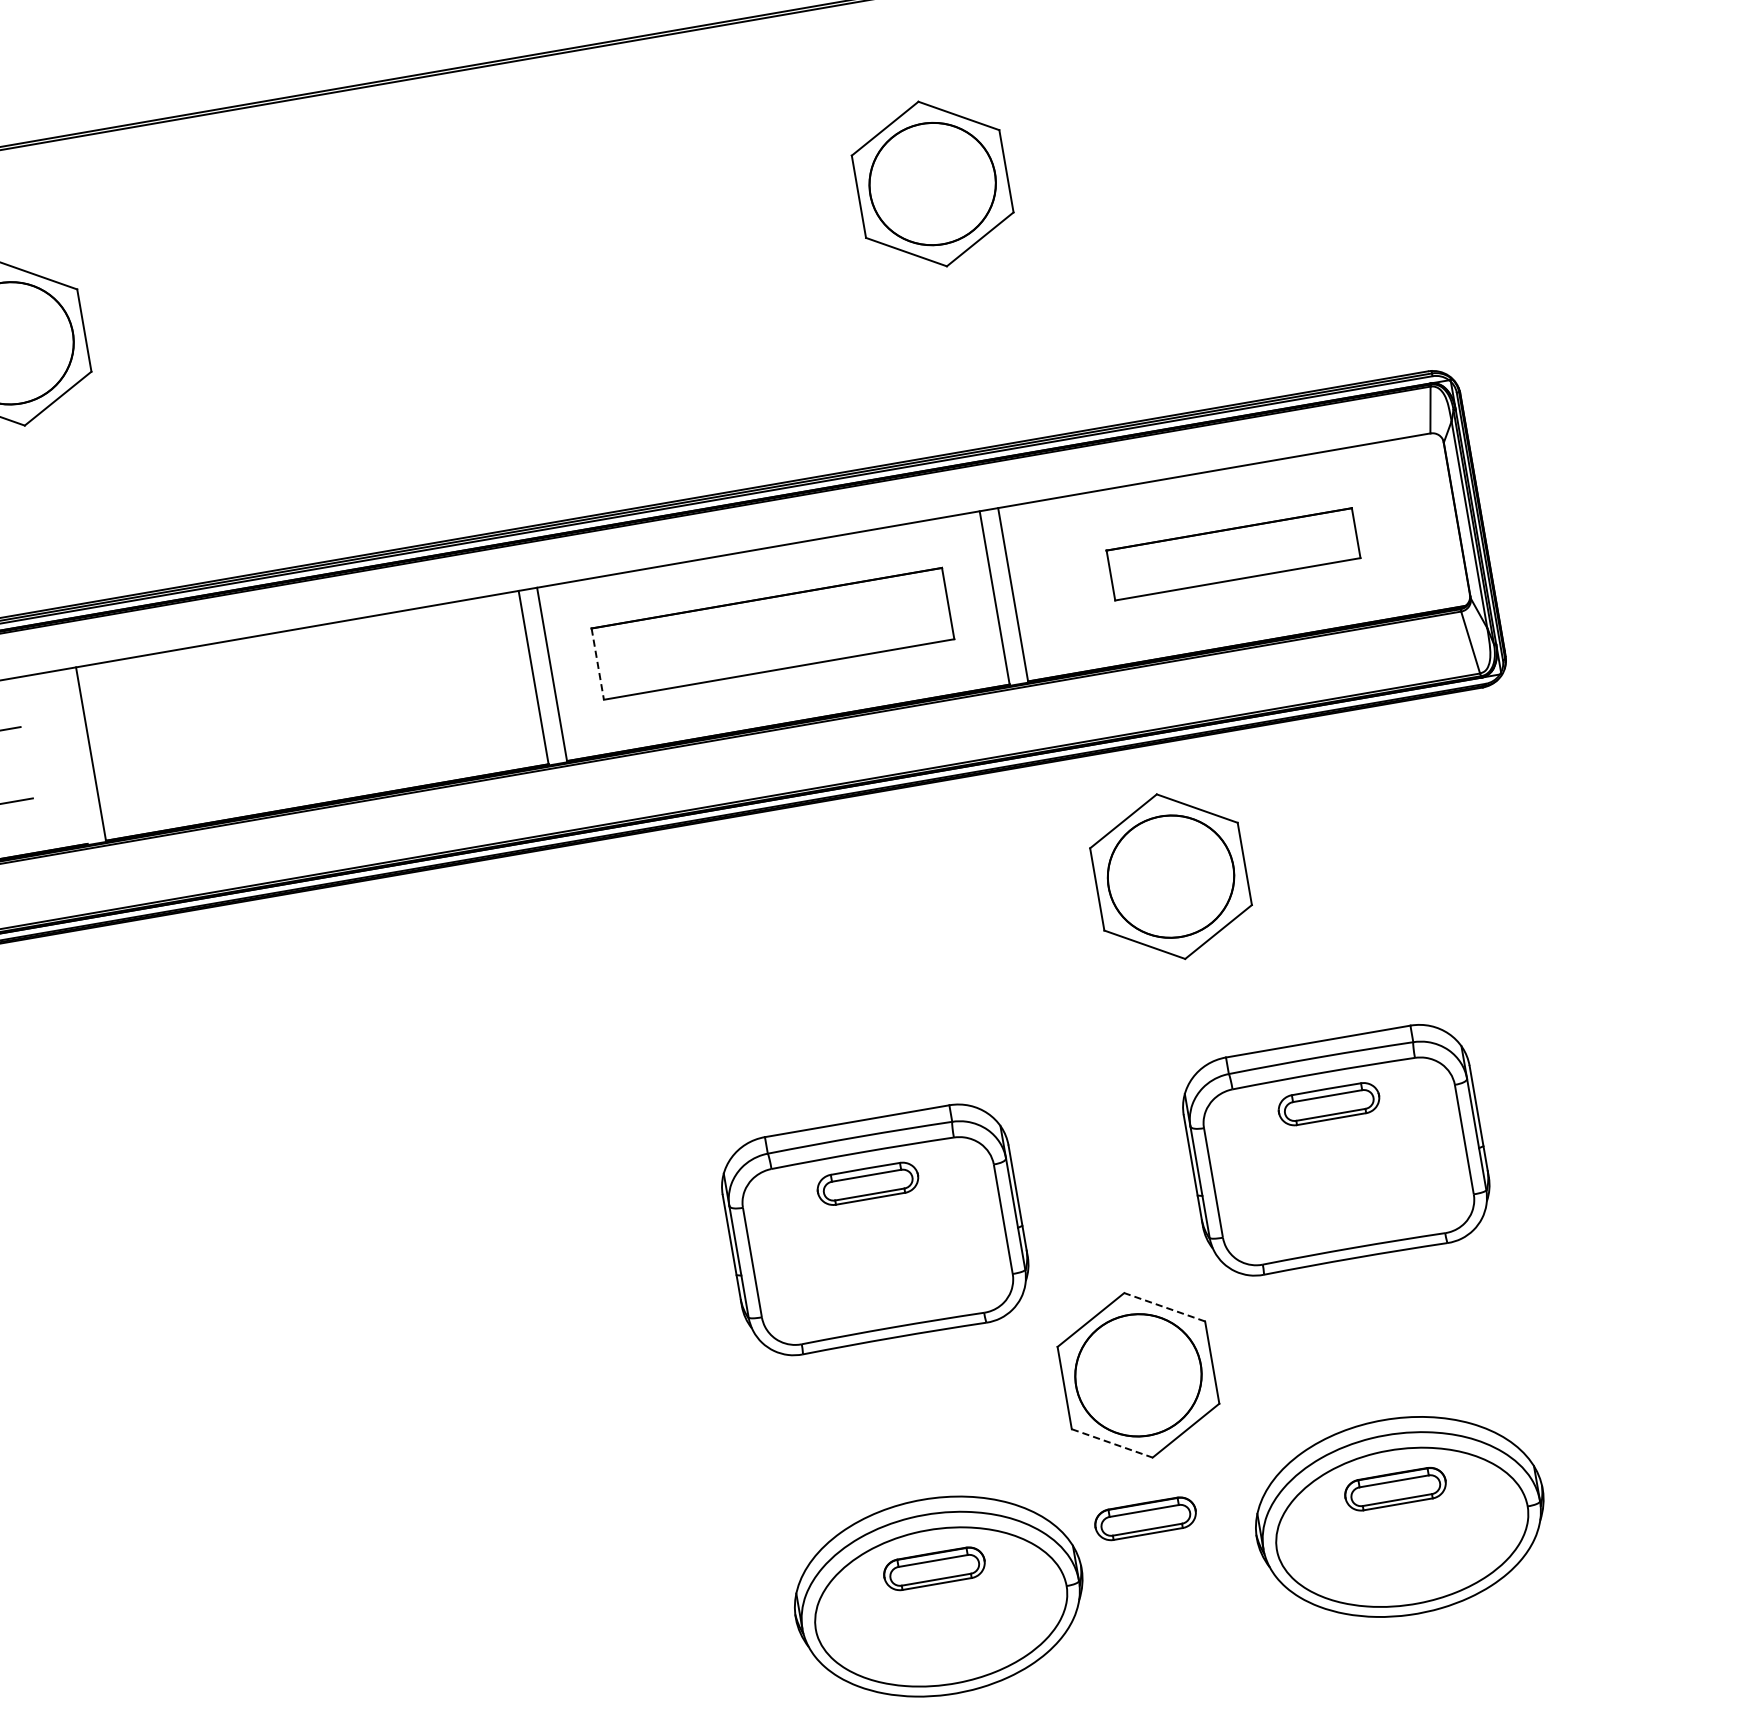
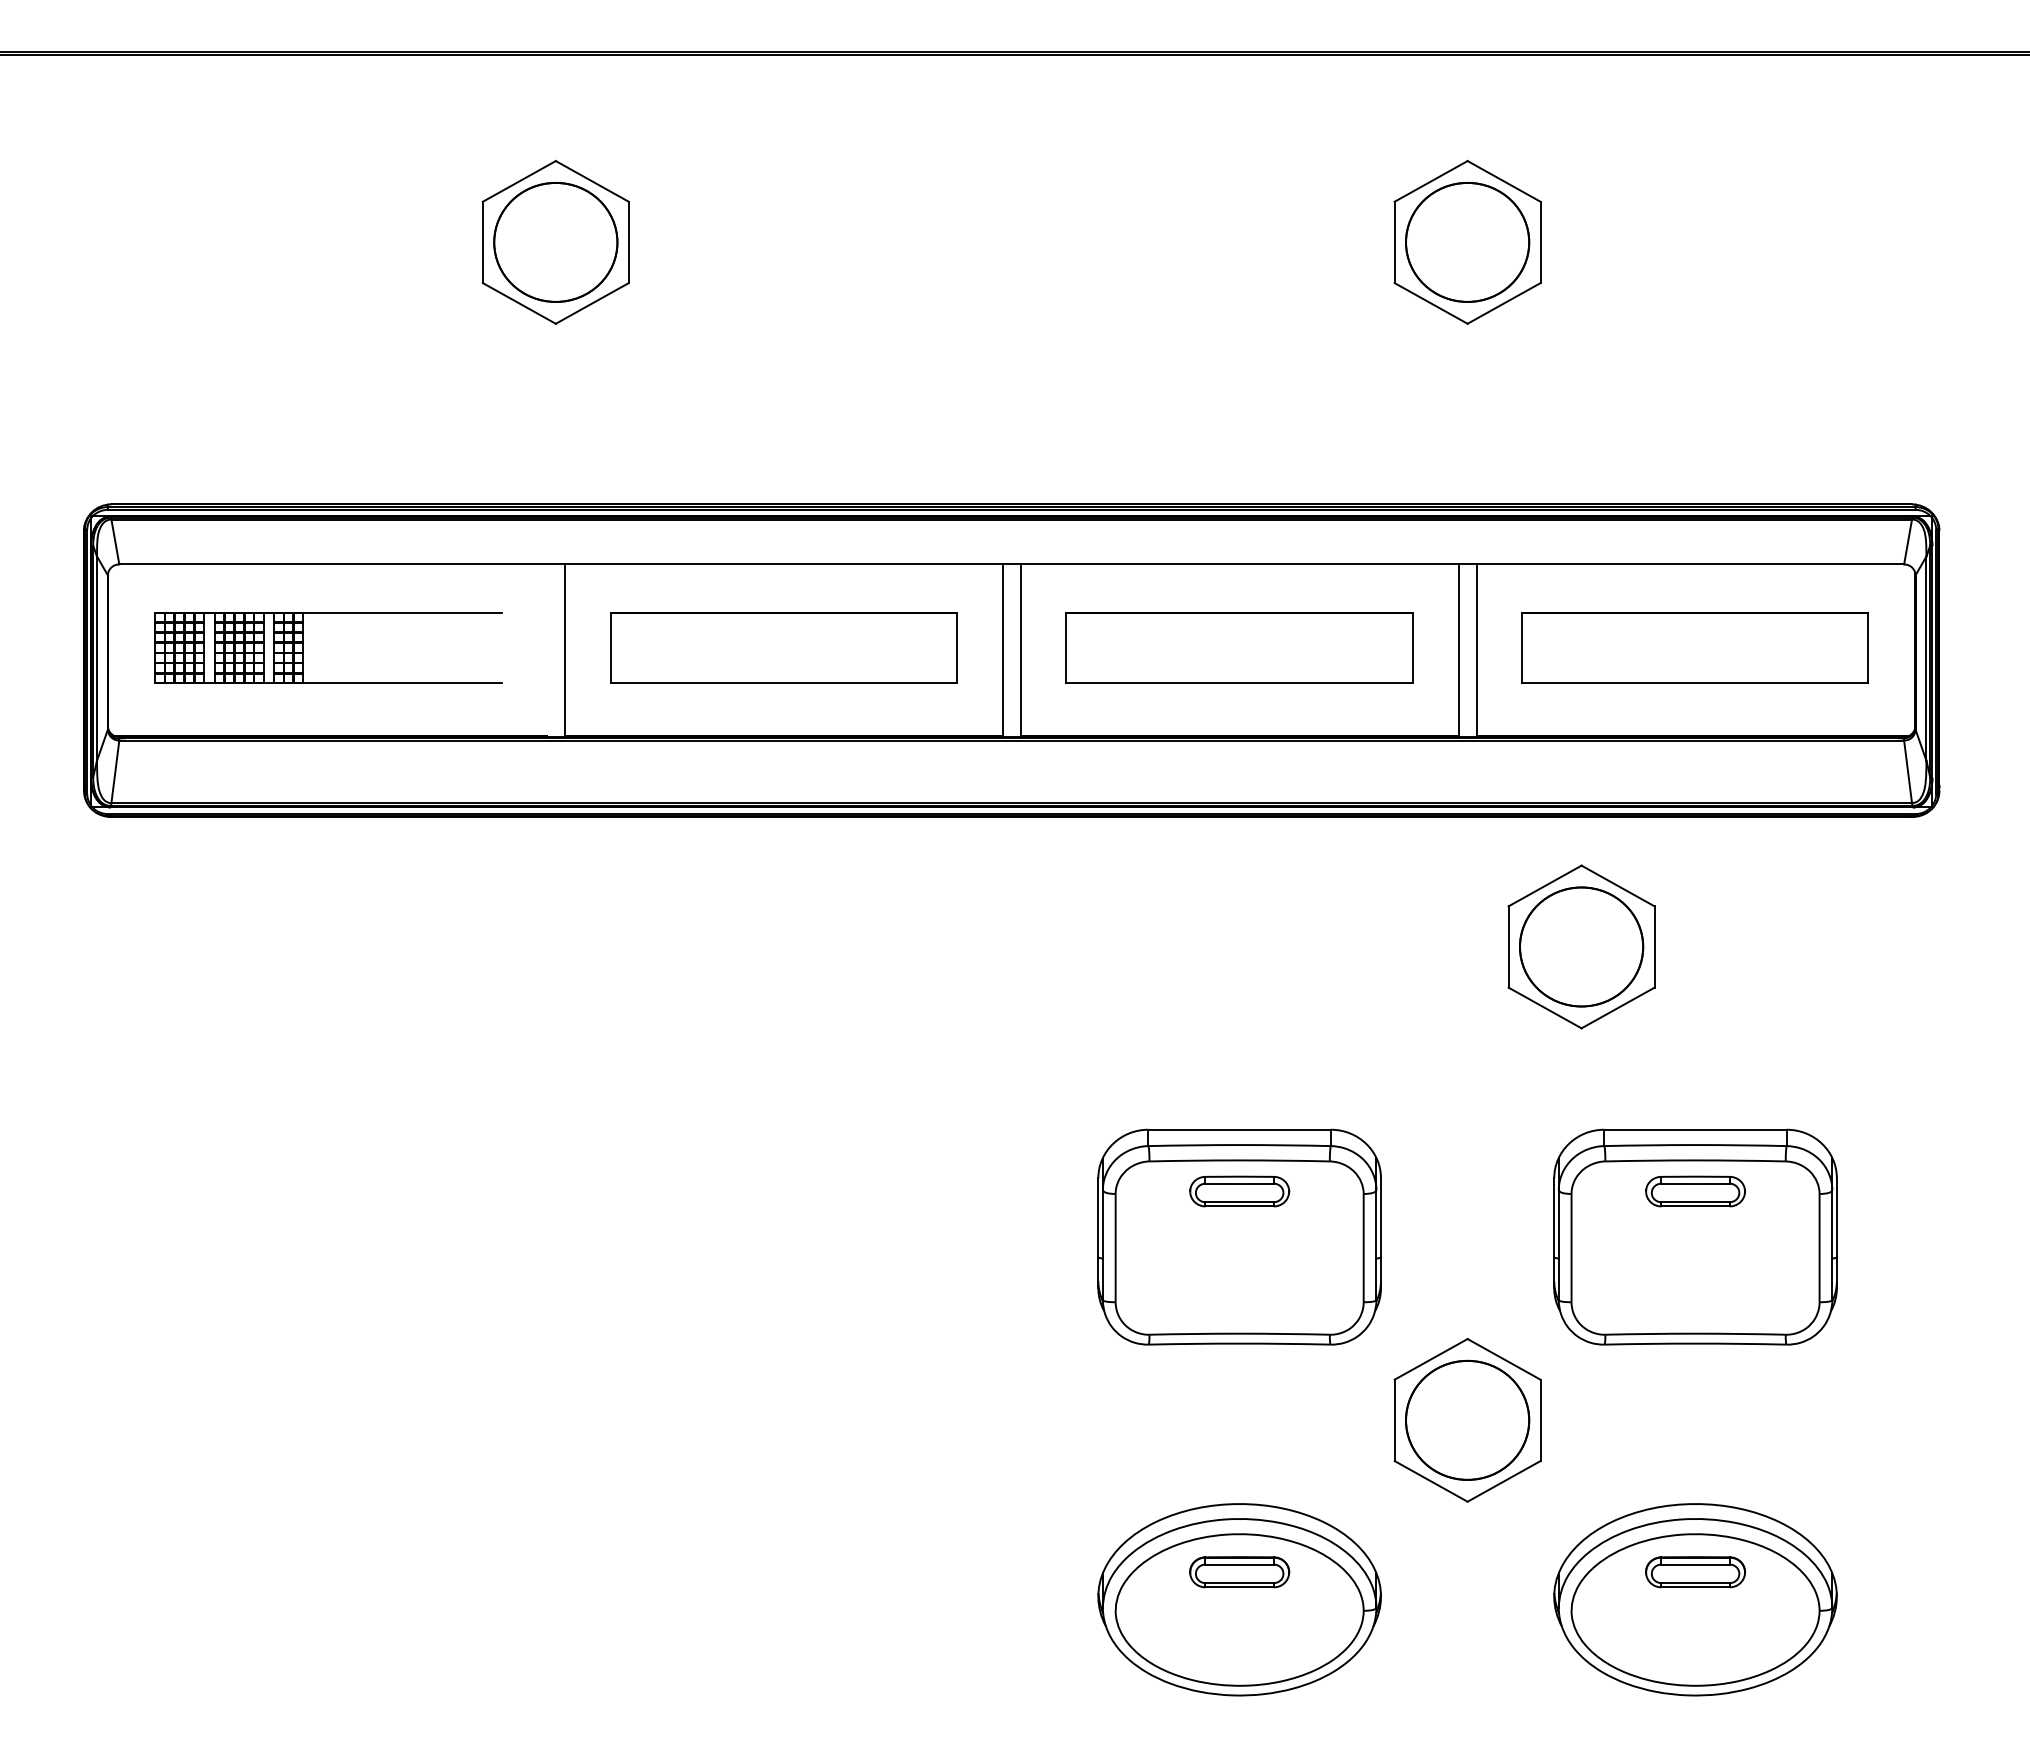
part: (1232, 554) -> (1694, 647), size x1.43
line: (597, 664) -> (1066, 648), dashed -> solid
part: (311, 713) -> (783, 647), added
line: (1165, 1307) -> (1504, 1359), dashed -> solid
line: (1112, 1443) -> (1431, 1481), dashed -> solid
part: (1145, 1519) -> (1450, 1559), removed

